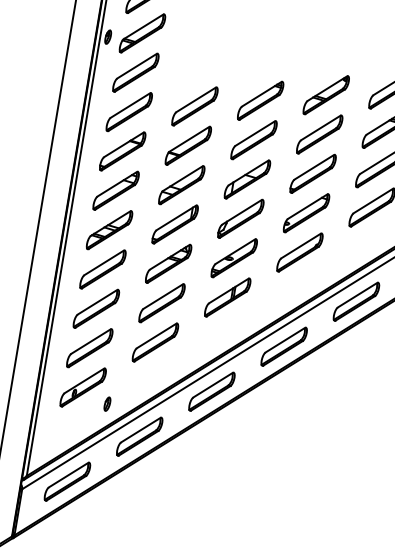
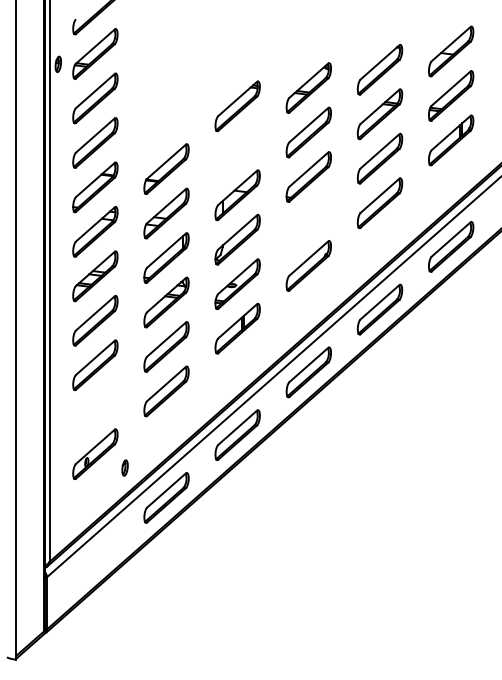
part: (194, 106) -> (166, 124), removed
part: (253, 139) -> (237, 150), removed
part: (306, 213) -> (308, 221), removed
part: (89, 347) -> (95, 409), removed
part: (67, 481) -> (95, 560), removed

